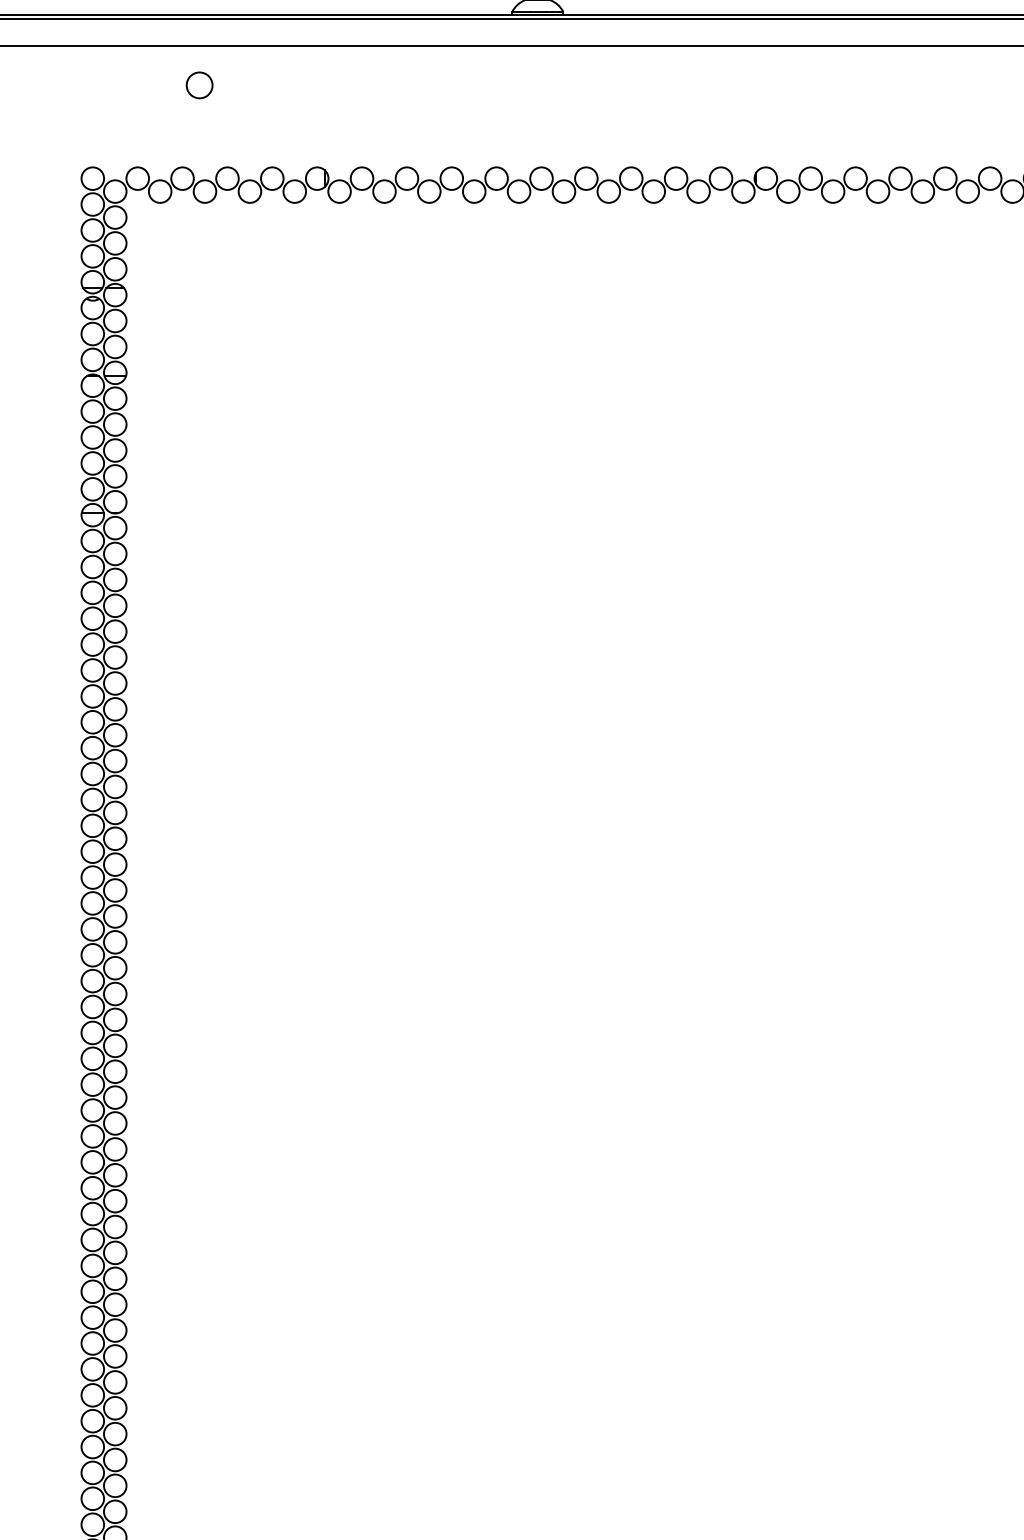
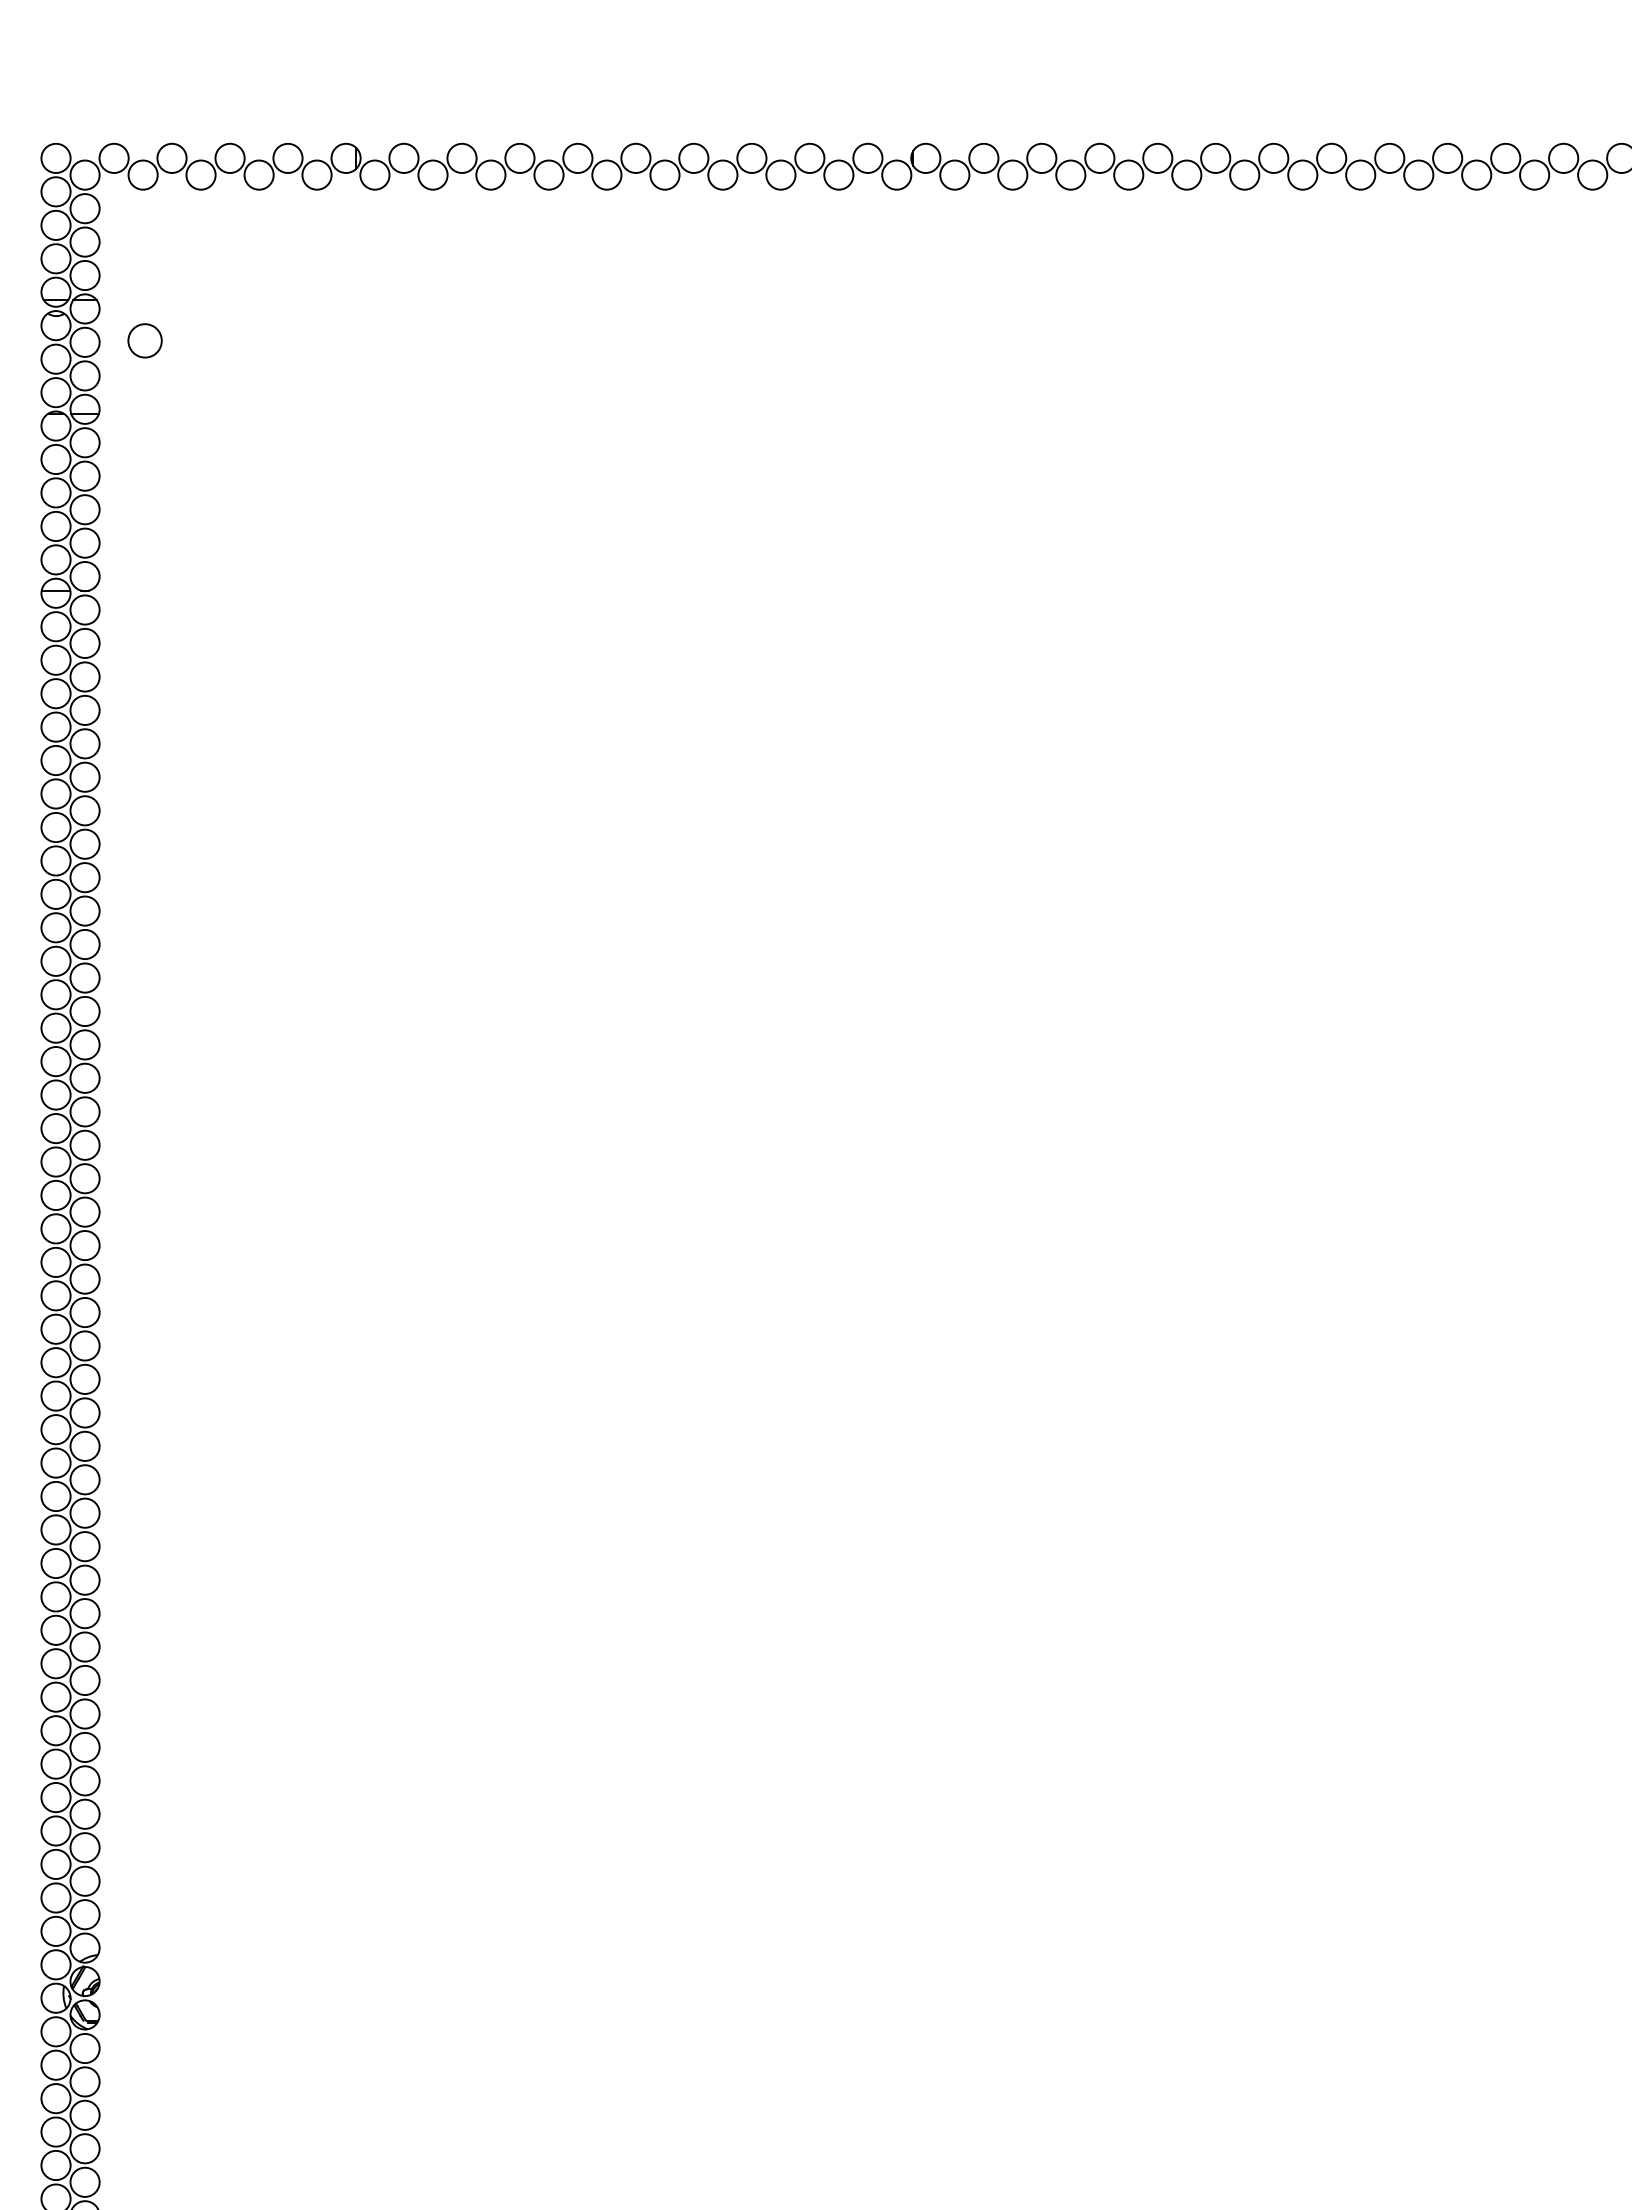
circle: (199, 85) -> (144, 340), moved

